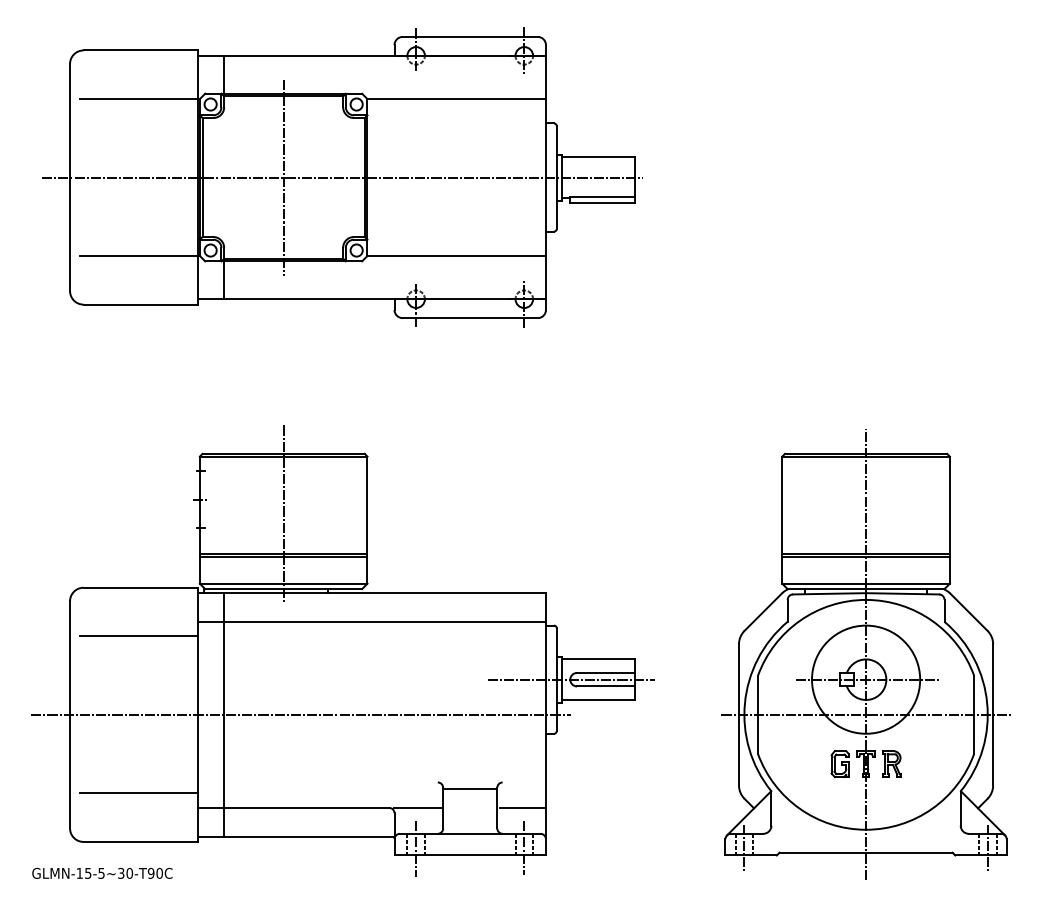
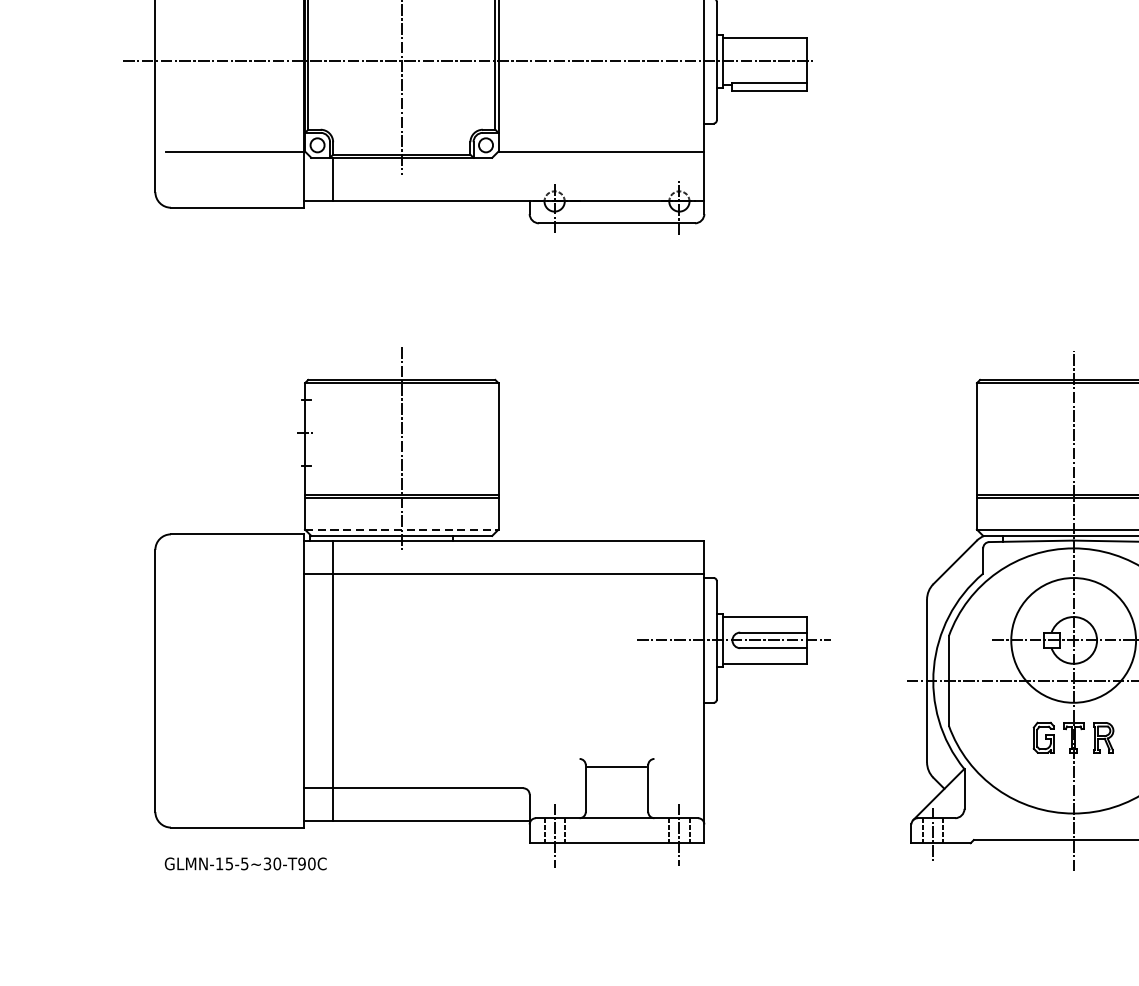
line: (283, 583) -> (401, 529), solid -> dashed
line: (138, 636) -> (234, 590), removed
line: (301, 714) -> (422, 680), removed
line: (138, 793) -> (234, 771), removed
line: (417, 807) -> (556, 787), removed
line: (522, 807) -> (677, 787), removed
text: (102, 872) -> (245, 862), moved

